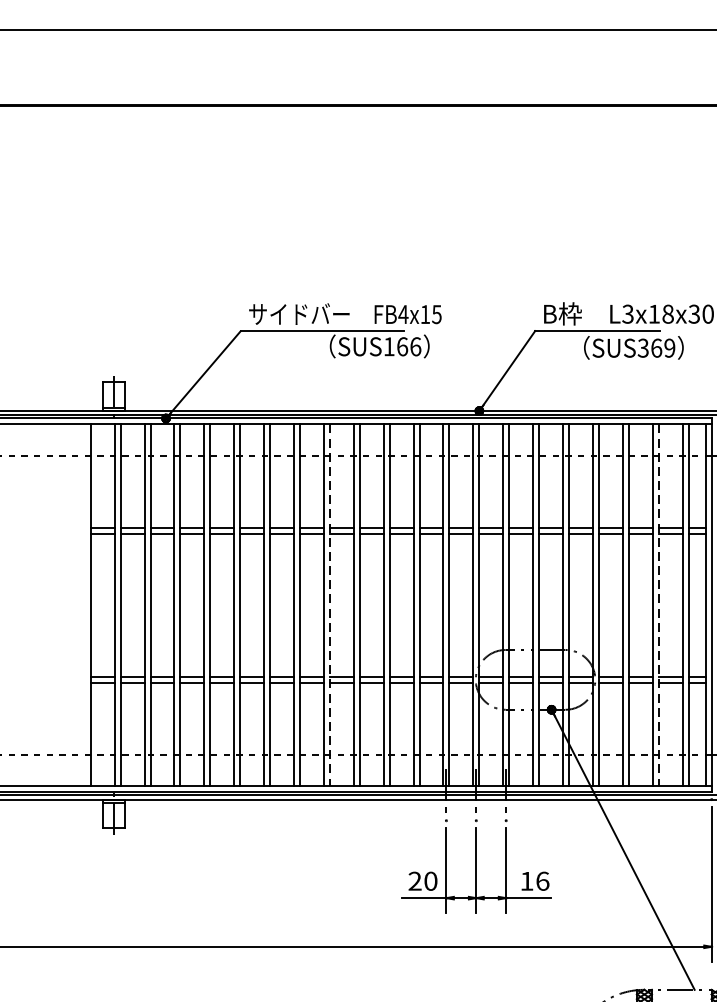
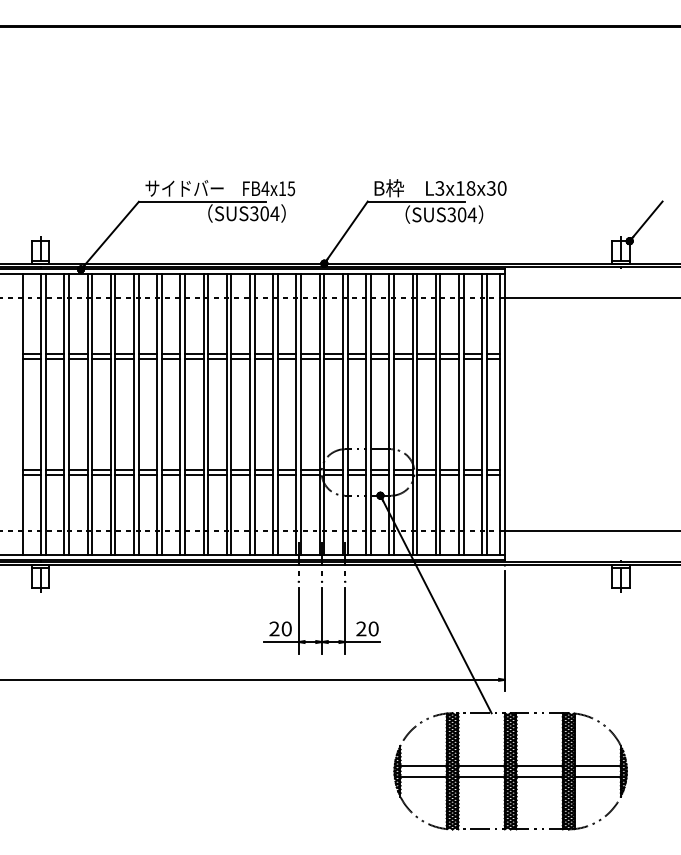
text: (402, 346) -> (264, 213), SUS166 -> SUS304
text: (663, 347) -> (467, 214), SUS369 -> SUS304
line: (330, 606) -> (208, 415), dashed -> solid
line: (658, 606) -> (463, 415), dashed -> solid
text: (534, 880) -> (367, 628), 16 -> 20

